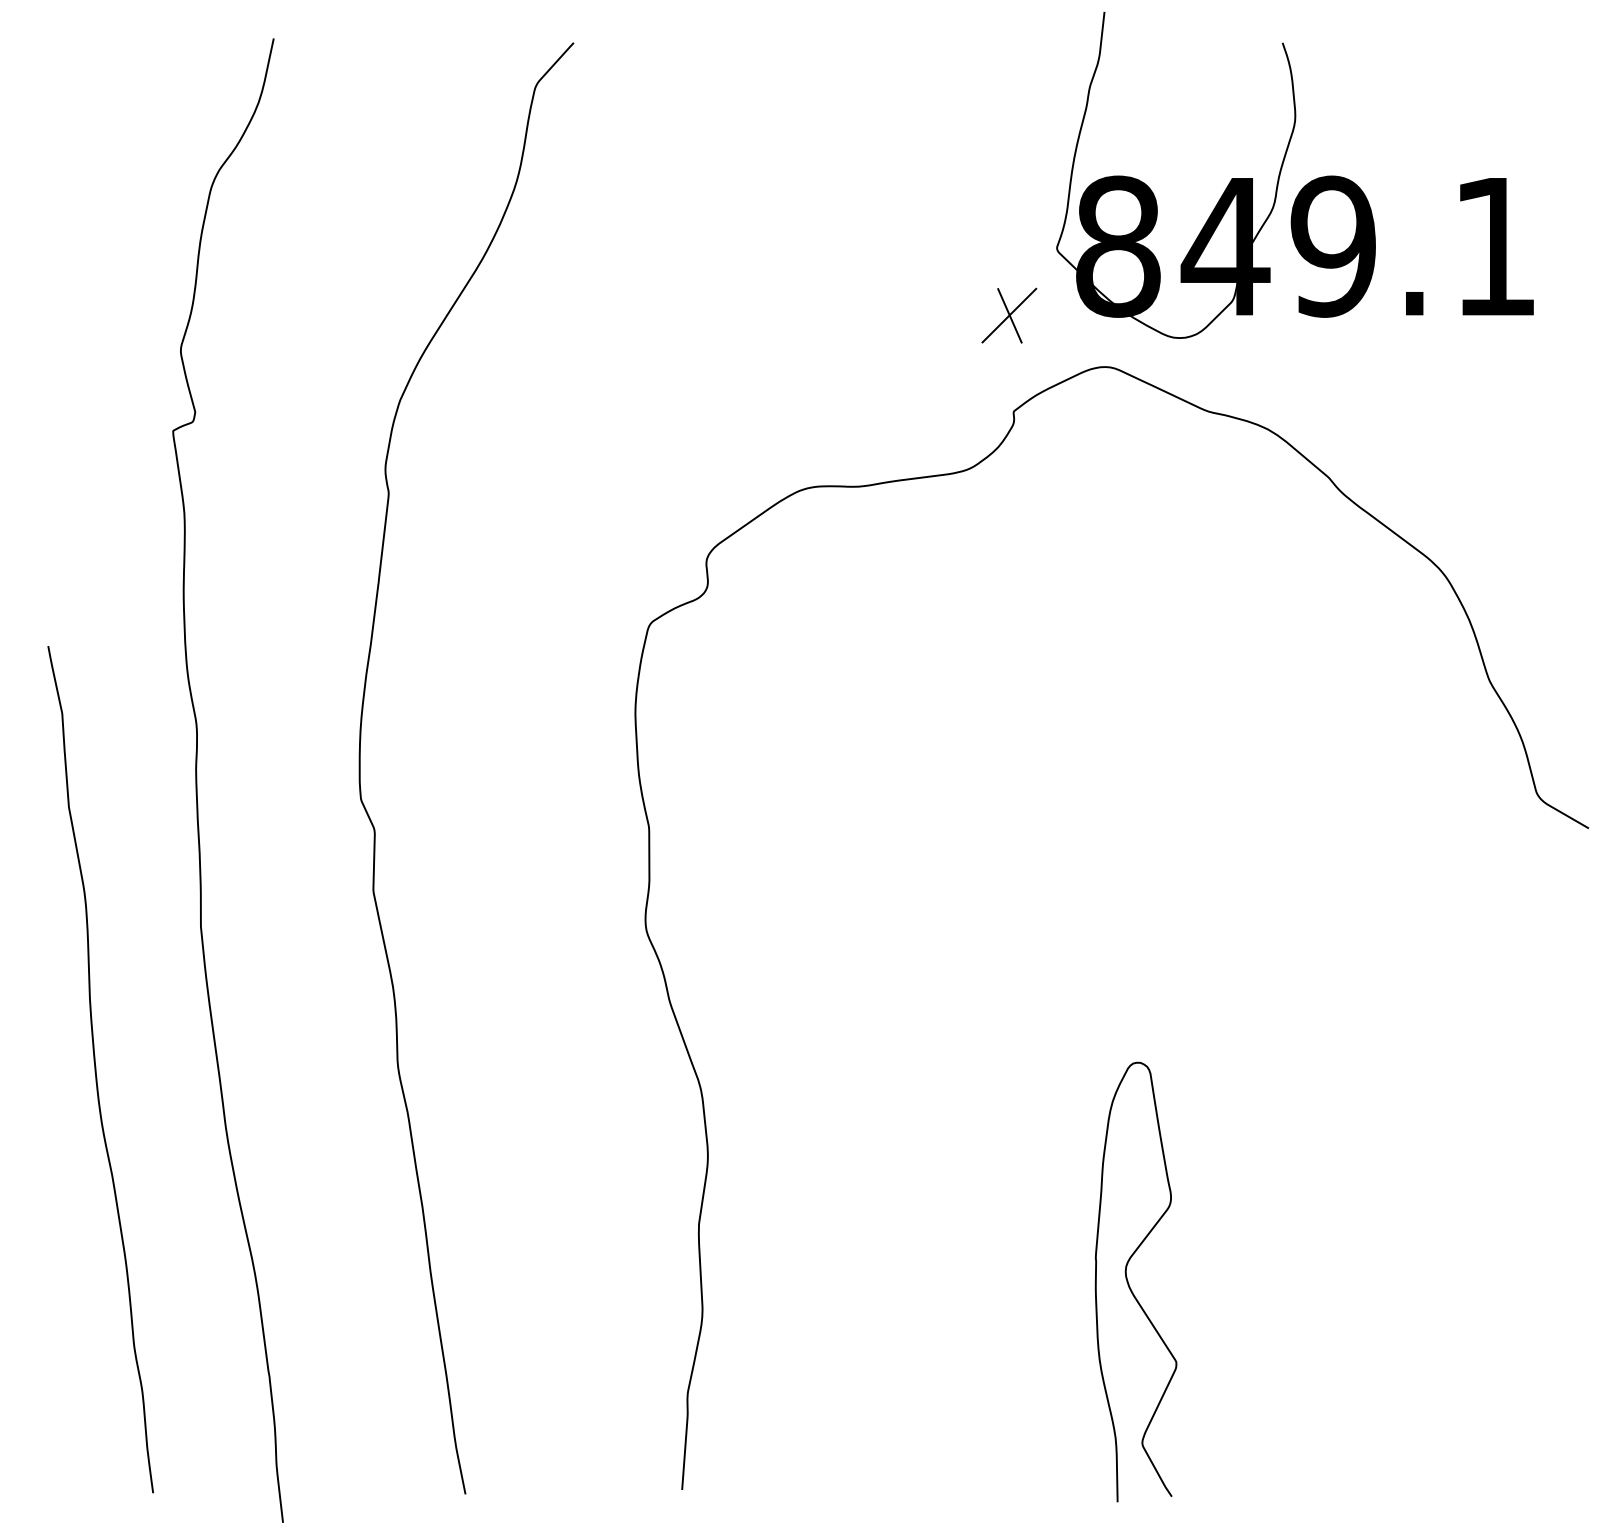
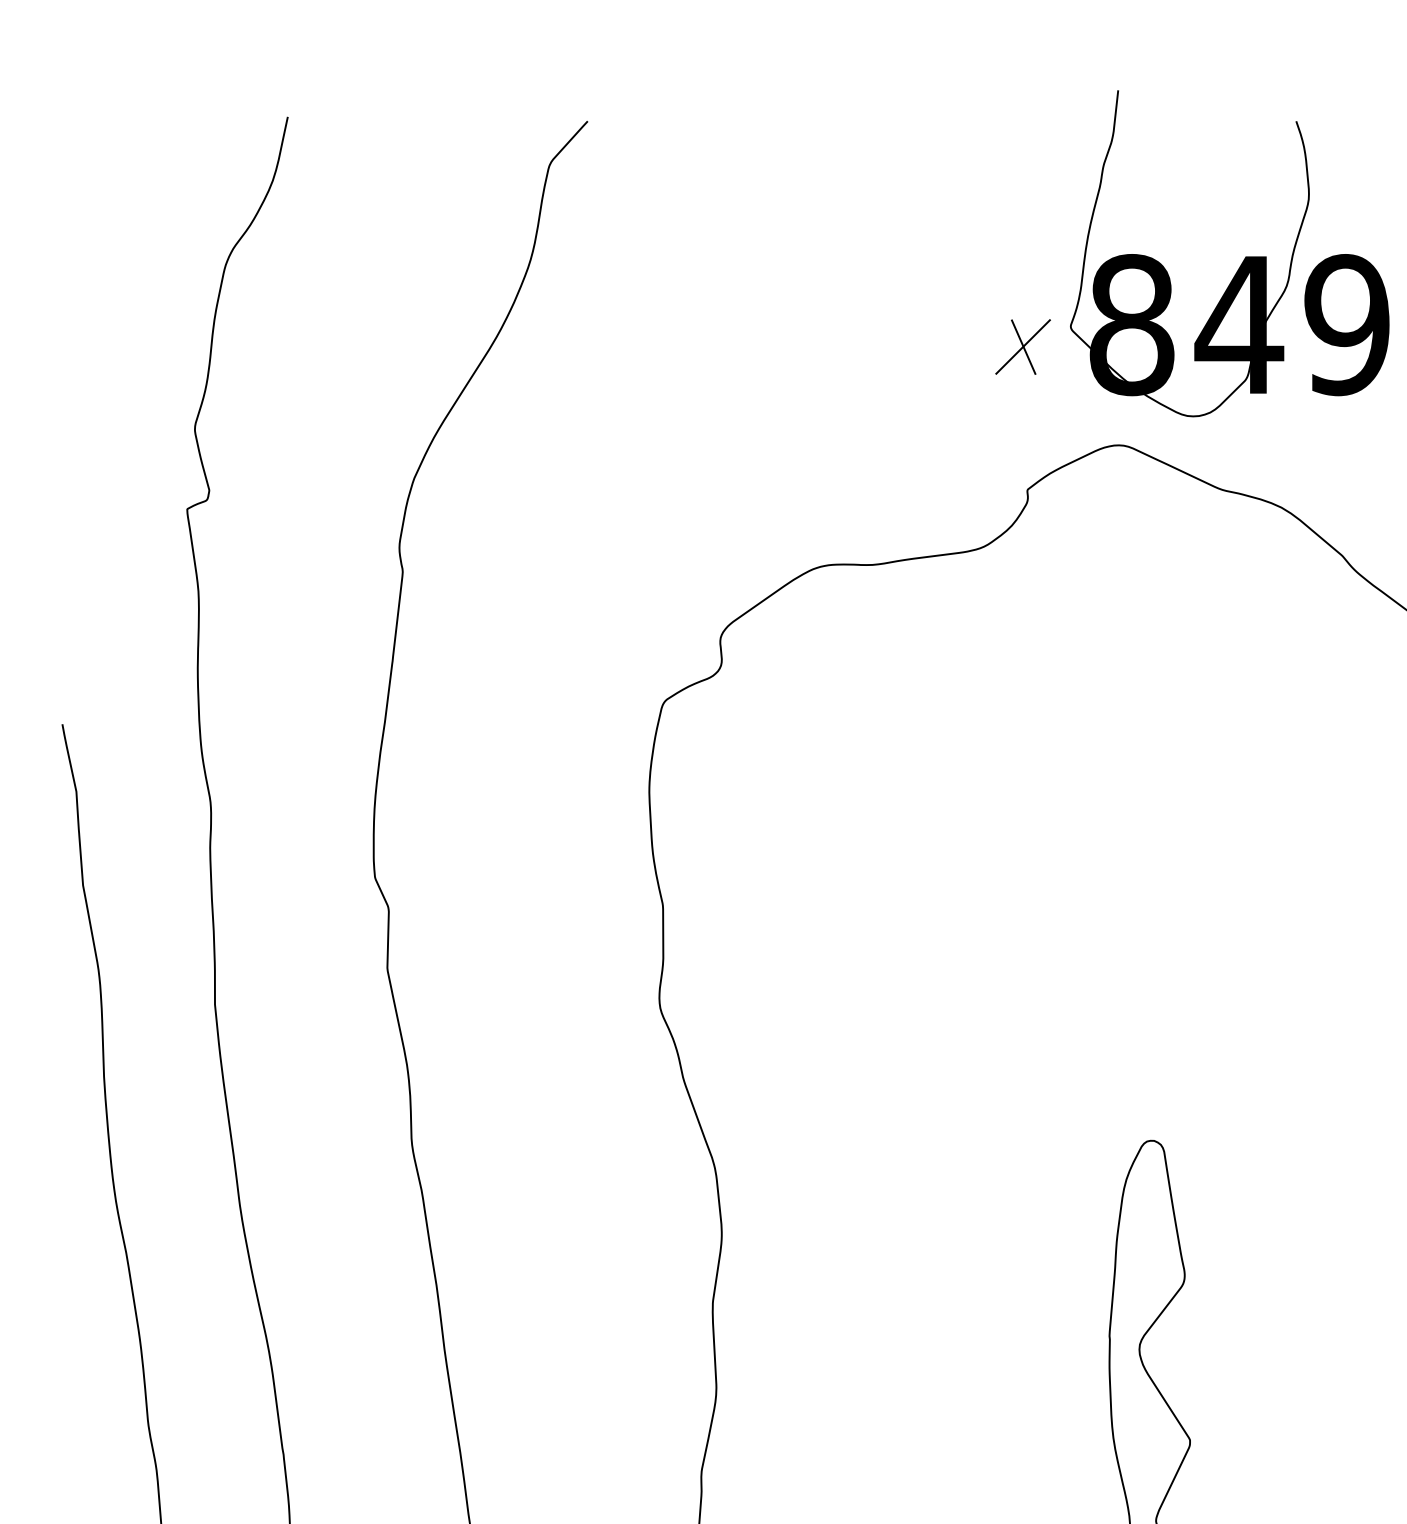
part: (1009, 315) -> (1023, 346), moved

